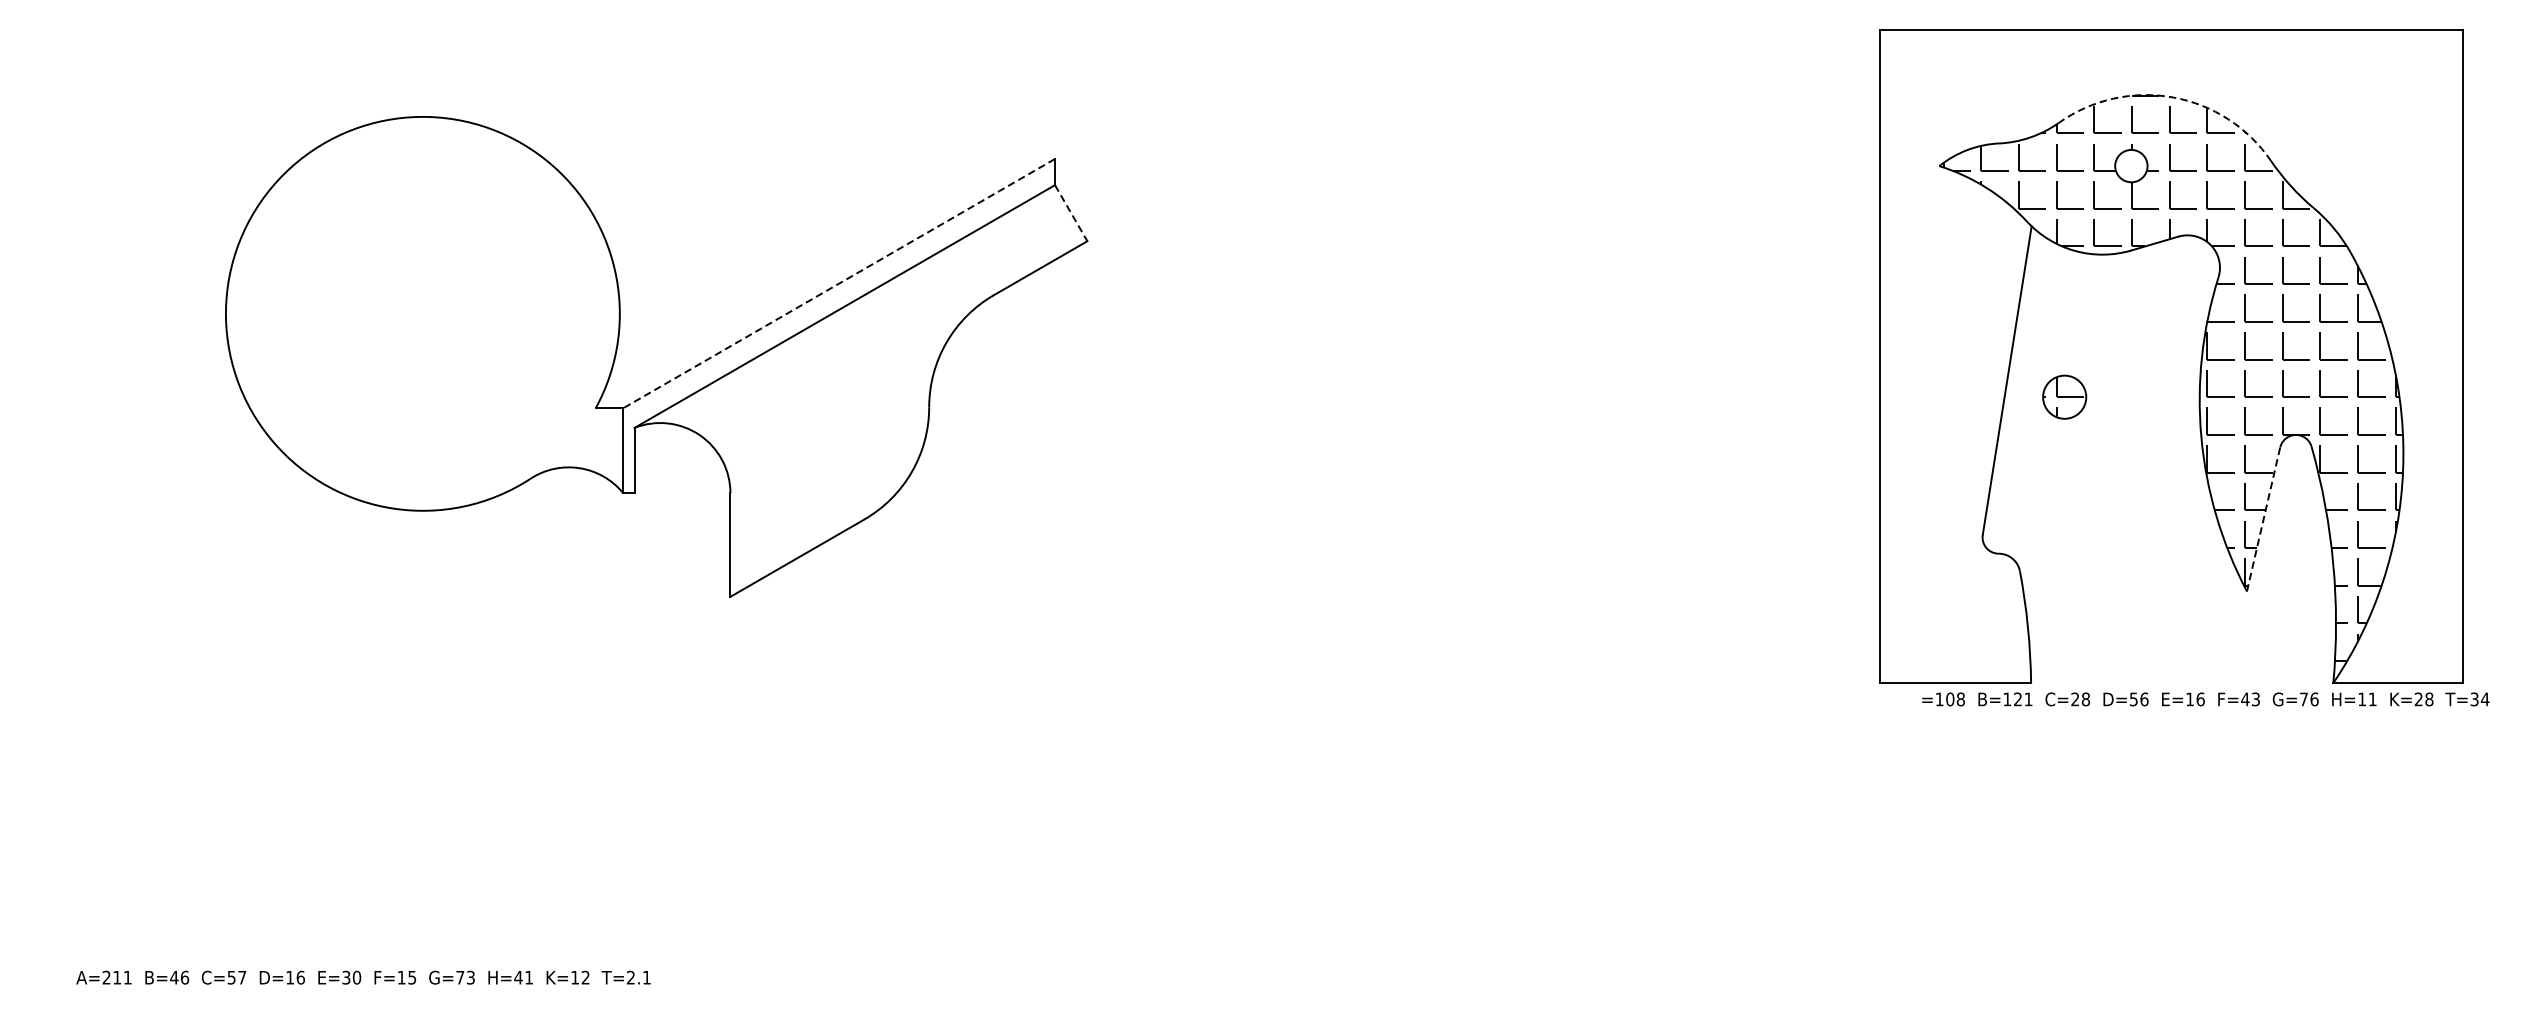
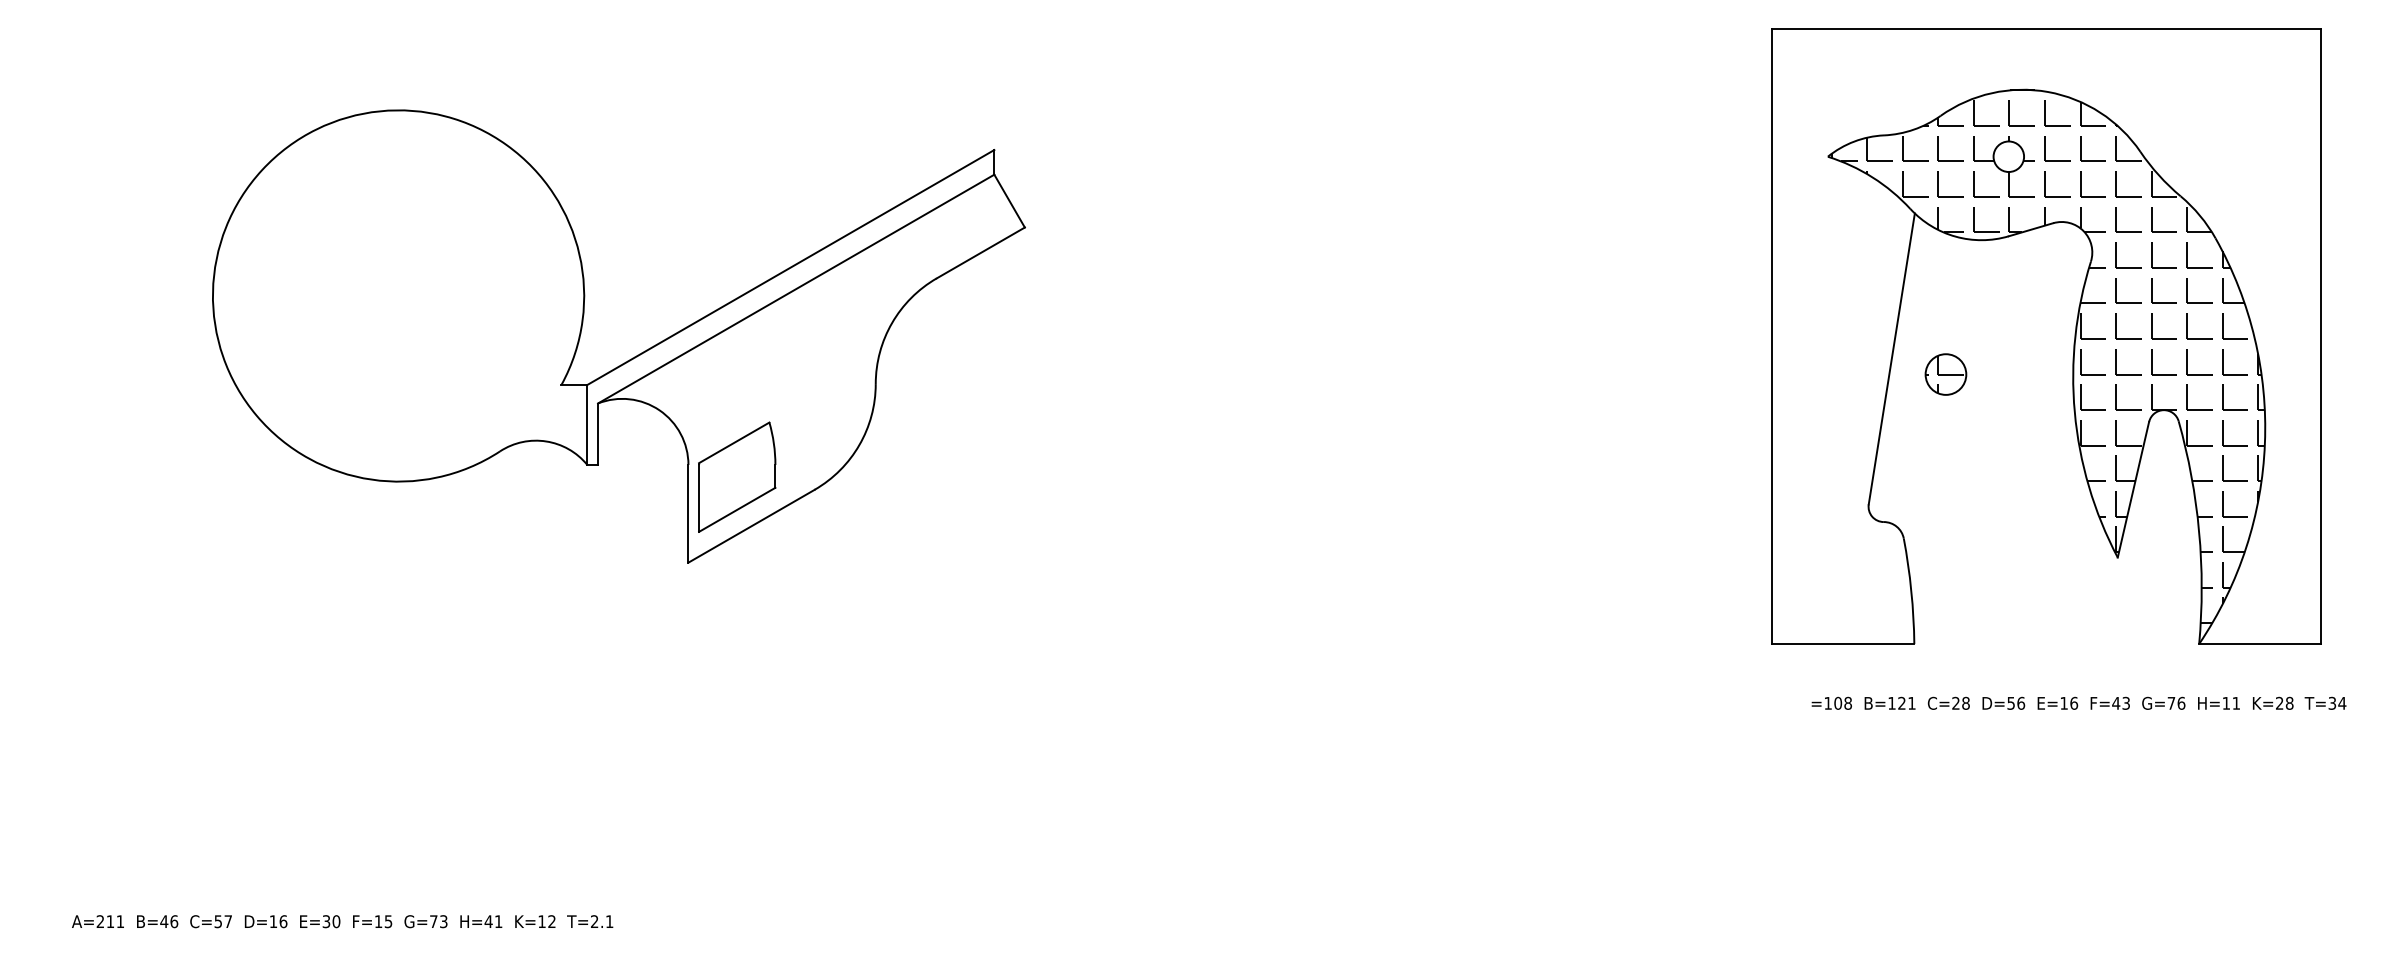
arc: (2173, 97) -> (2048, 92), dashed -> solid
line: (1071, 213) -> (1009, 201), dashed -> solid
line: (838, 283) -> (790, 267), dashed -> solid
part: (782, 505) -> (737, 476), added
line: (2263, 519) -> (2133, 489), dashed -> solid
text: (2205, 698) -> (2078, 702), moved

